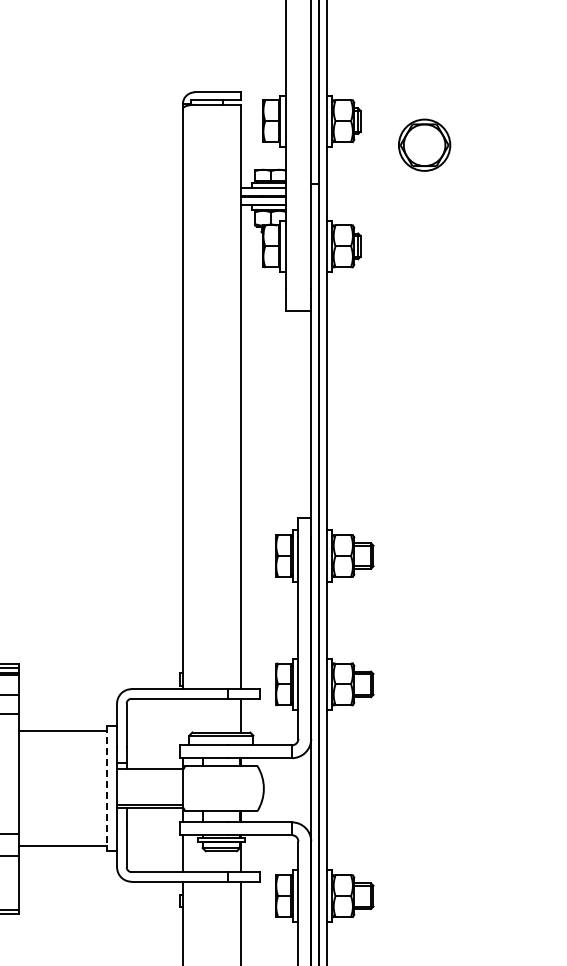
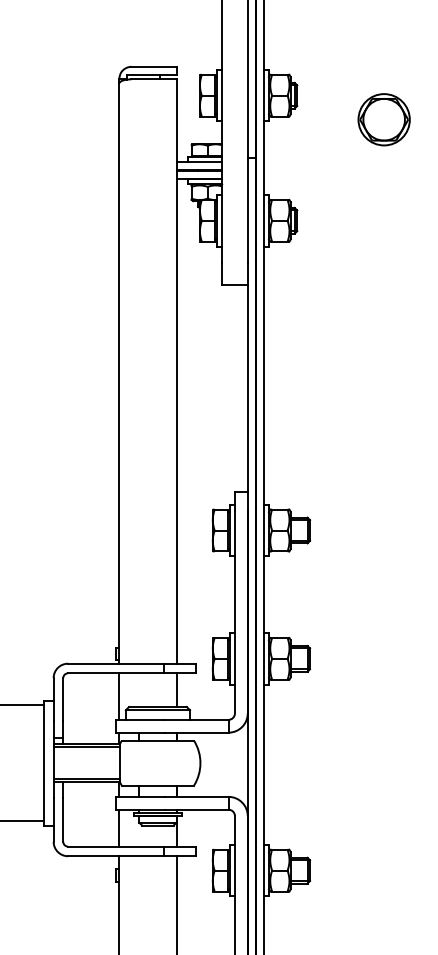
part: (424, 144) -> (384, 119), moved
line: (182, 721) -> (119, 696), added
line: (150, 772) -> (87, 747), added
line: (107, 788) -> (44, 763), dashed -> solid

